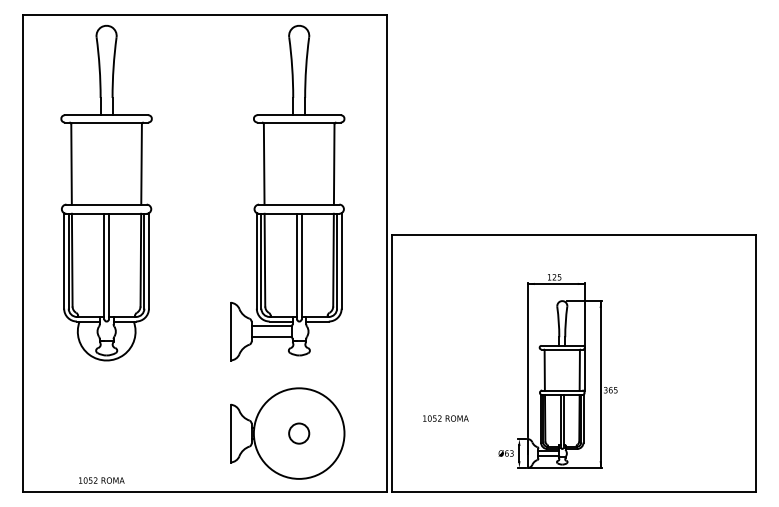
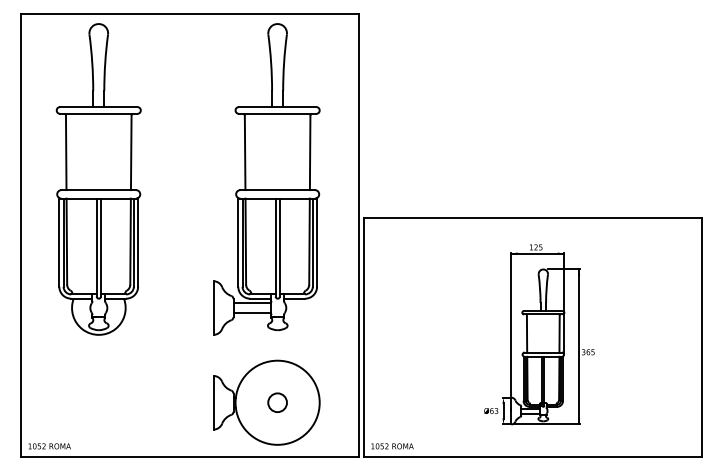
part: (557, 371) -> (538, 334), moved
text: (445, 418) -> (392, 446), moved
text: (101, 480) -> (49, 446), moved

